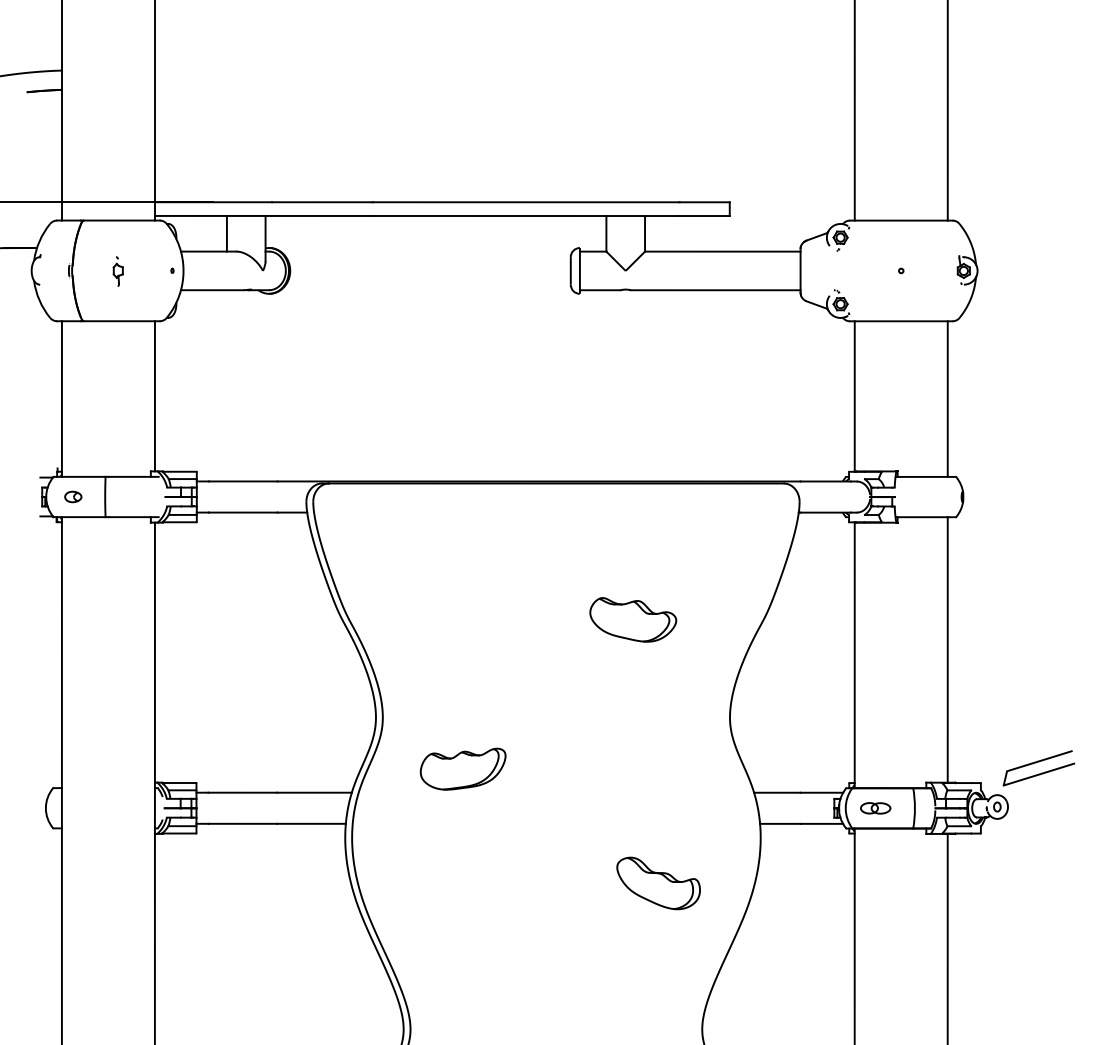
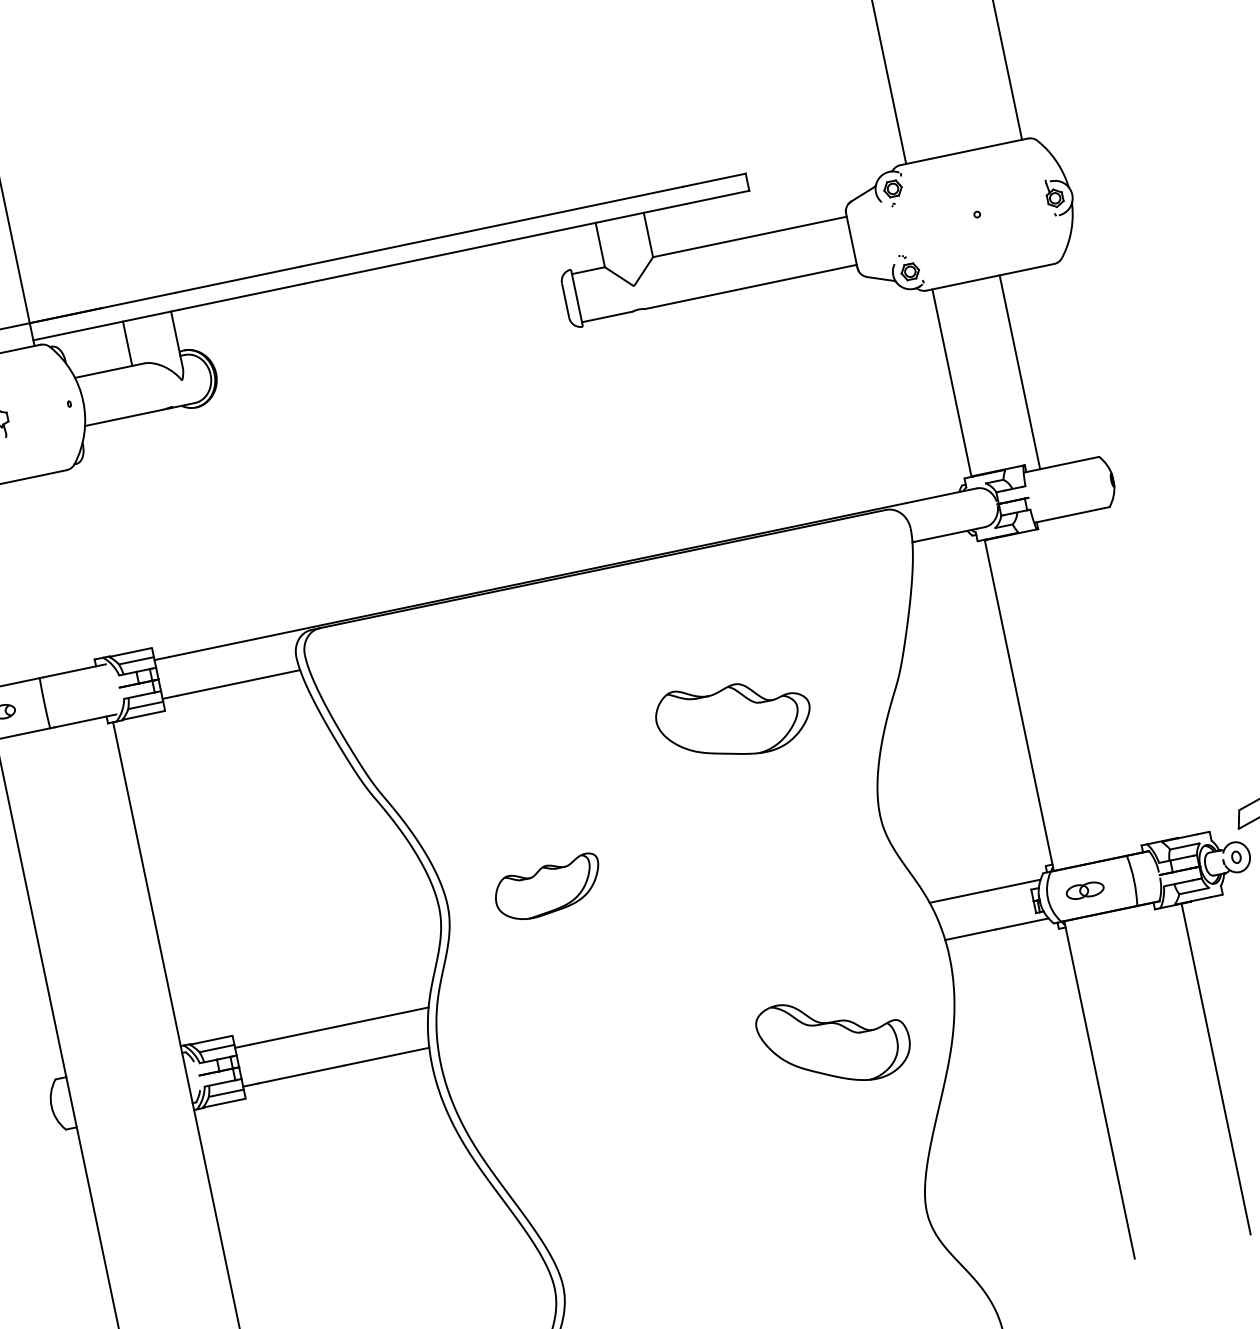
line: (154, 396) -> (79, 565), removed
line: (947, 398) -> (1019, 371), moved
part: (633, 619) -> (734, 718), size x1.4
line: (947, 649) -> (1133, 674), removed
part: (462, 768) -> (547, 887), moved
part: (658, 883) -> (834, 1040), size x1.4

